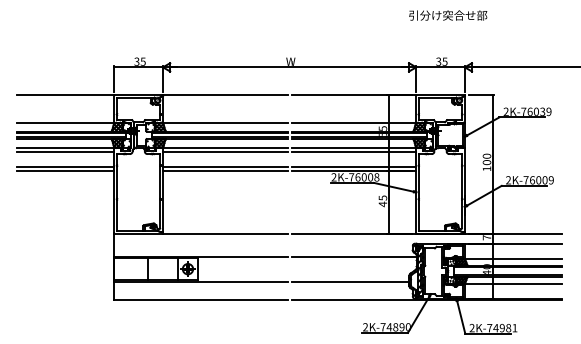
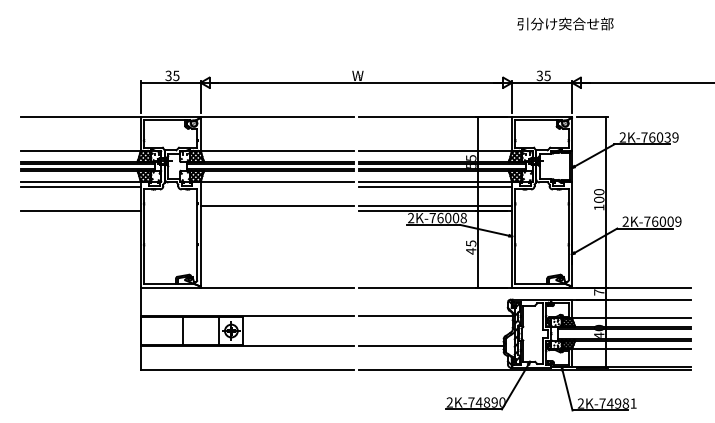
text: (448, 15) -> (565, 23), moved
line: (224, 151) -> (276, 186), removed
line: (65, 167) -> (80, 205), removed
line: (224, 171) -> (276, 210), removed

